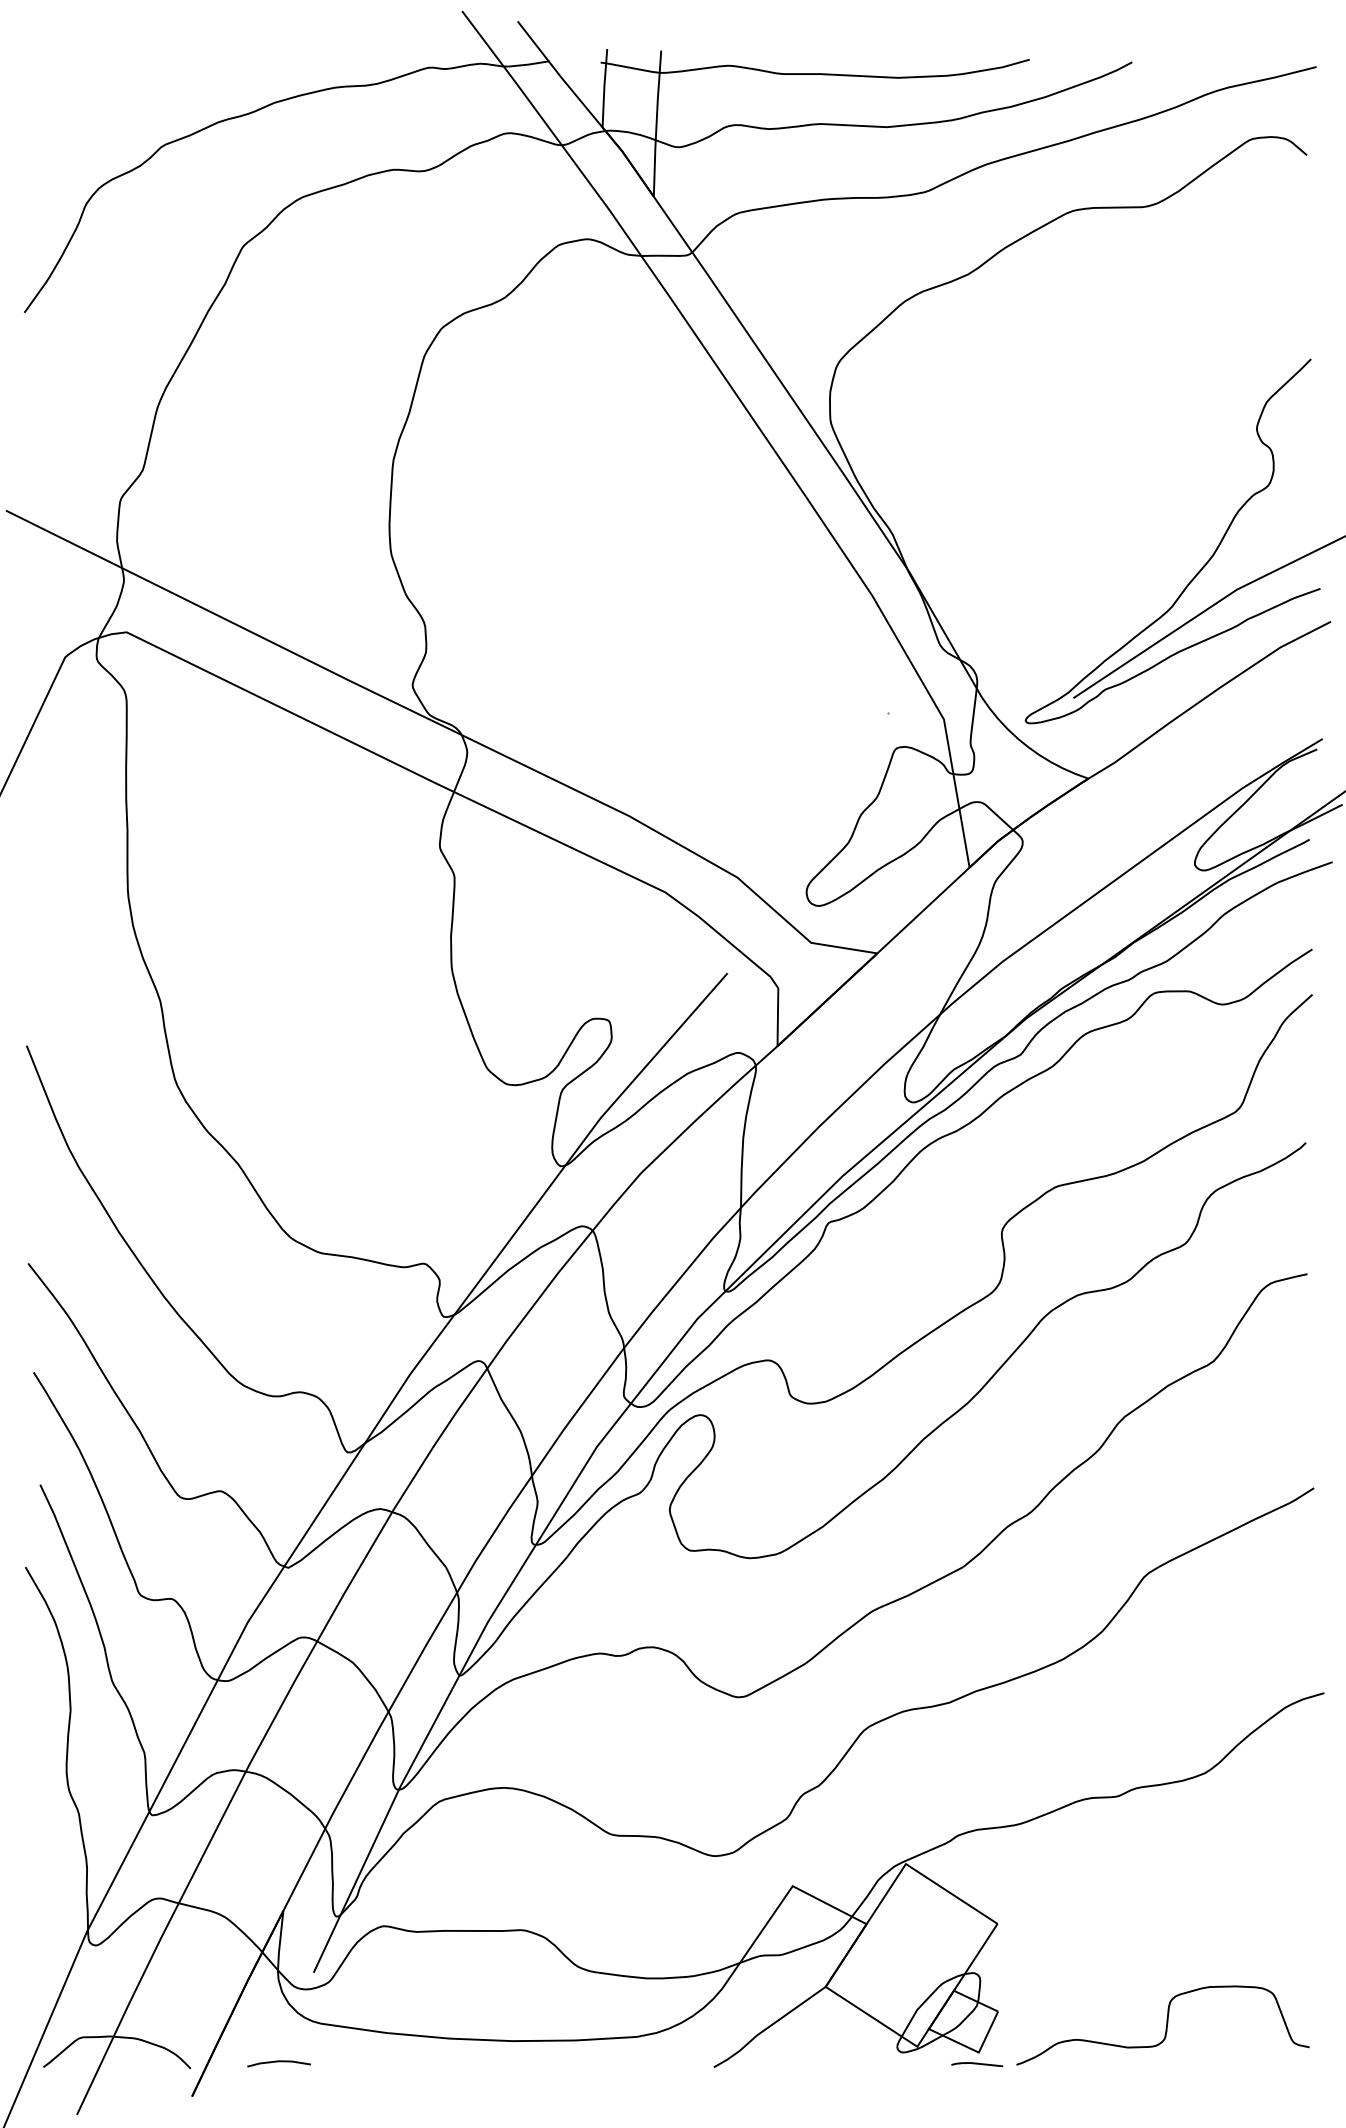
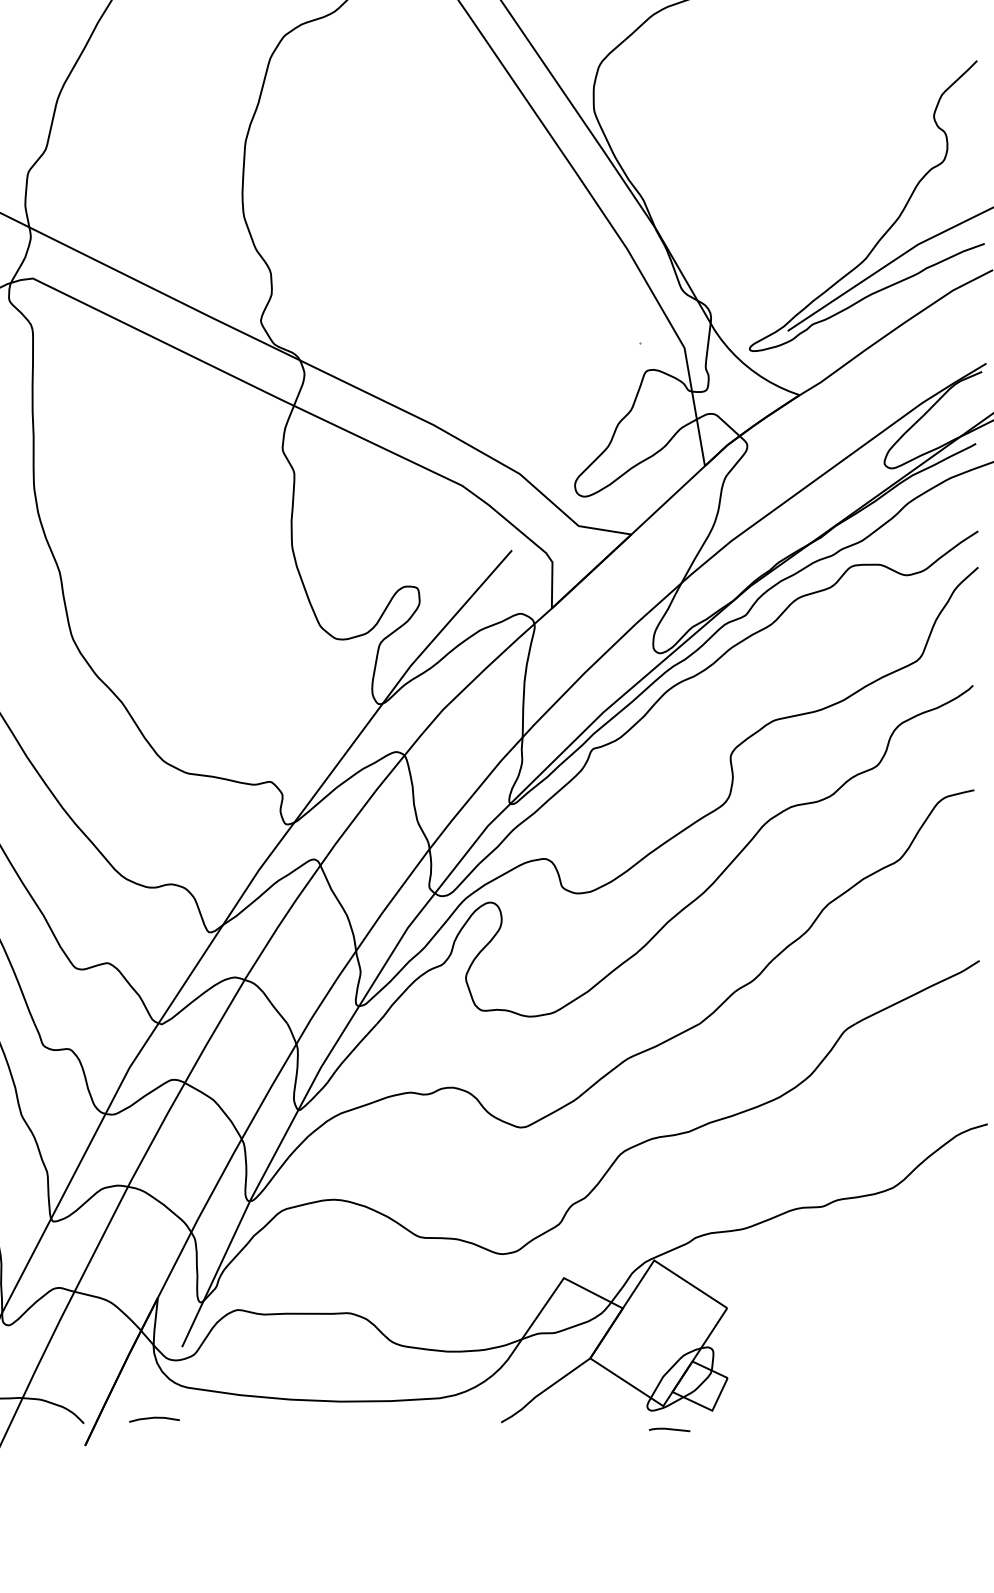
curve: (1165, 2027) -> (861, 1390), removed
line: (977, 2064) -> (669, 1429), moved

